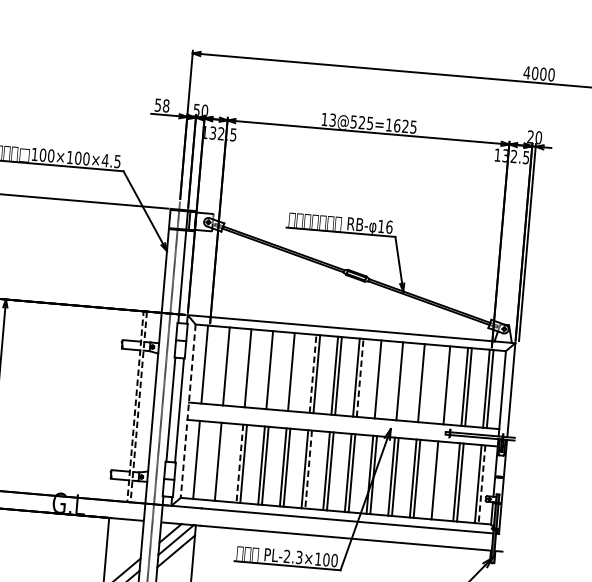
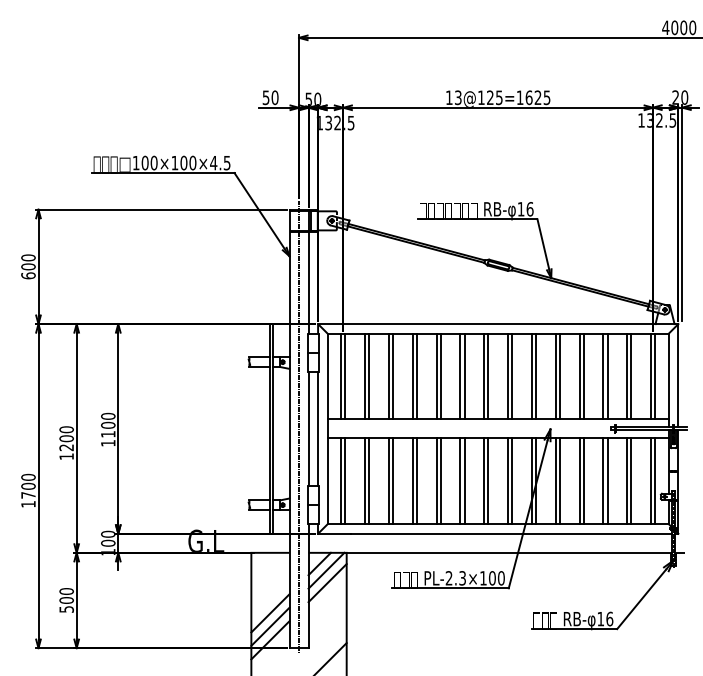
text: (165, 105) -> (274, 97), 58 -> 50
text: (353, 121) -> (481, 97), 13@525=1625 -> 13@125=1625
line: (208, 364) -> (345, 376), added
line: (230, 366) -> (369, 376), added
line: (252, 368) -> (393, 376), added
line: (273, 370) -> (416, 376), added
line: (294, 372) -> (440, 376), added
line: (313, 373) -> (460, 376), dashed -> solid
line: (360, 377) -> (512, 376), dashed -> solid
line: (382, 379) -> (536, 376), added
line: (403, 381) -> (559, 376), added
line: (424, 383) -> (583, 376), added
line: (443, 385) -> (603, 376), added
line: (188, 411) -> (327, 429), dashed -> solid
line: (200, 460) -> (345, 481), added
line: (222, 462) -> (369, 481), added
line: (239, 463) -> (388, 481), dashed -> solid
line: (308, 469) -> (464, 481), dashed -> solid
line: (438, 480) -> (607, 481), added
line: (482, 484) -> (655, 481), dashed -> solid
line: (129, 501) -> (271, 533), dashed -> solid

